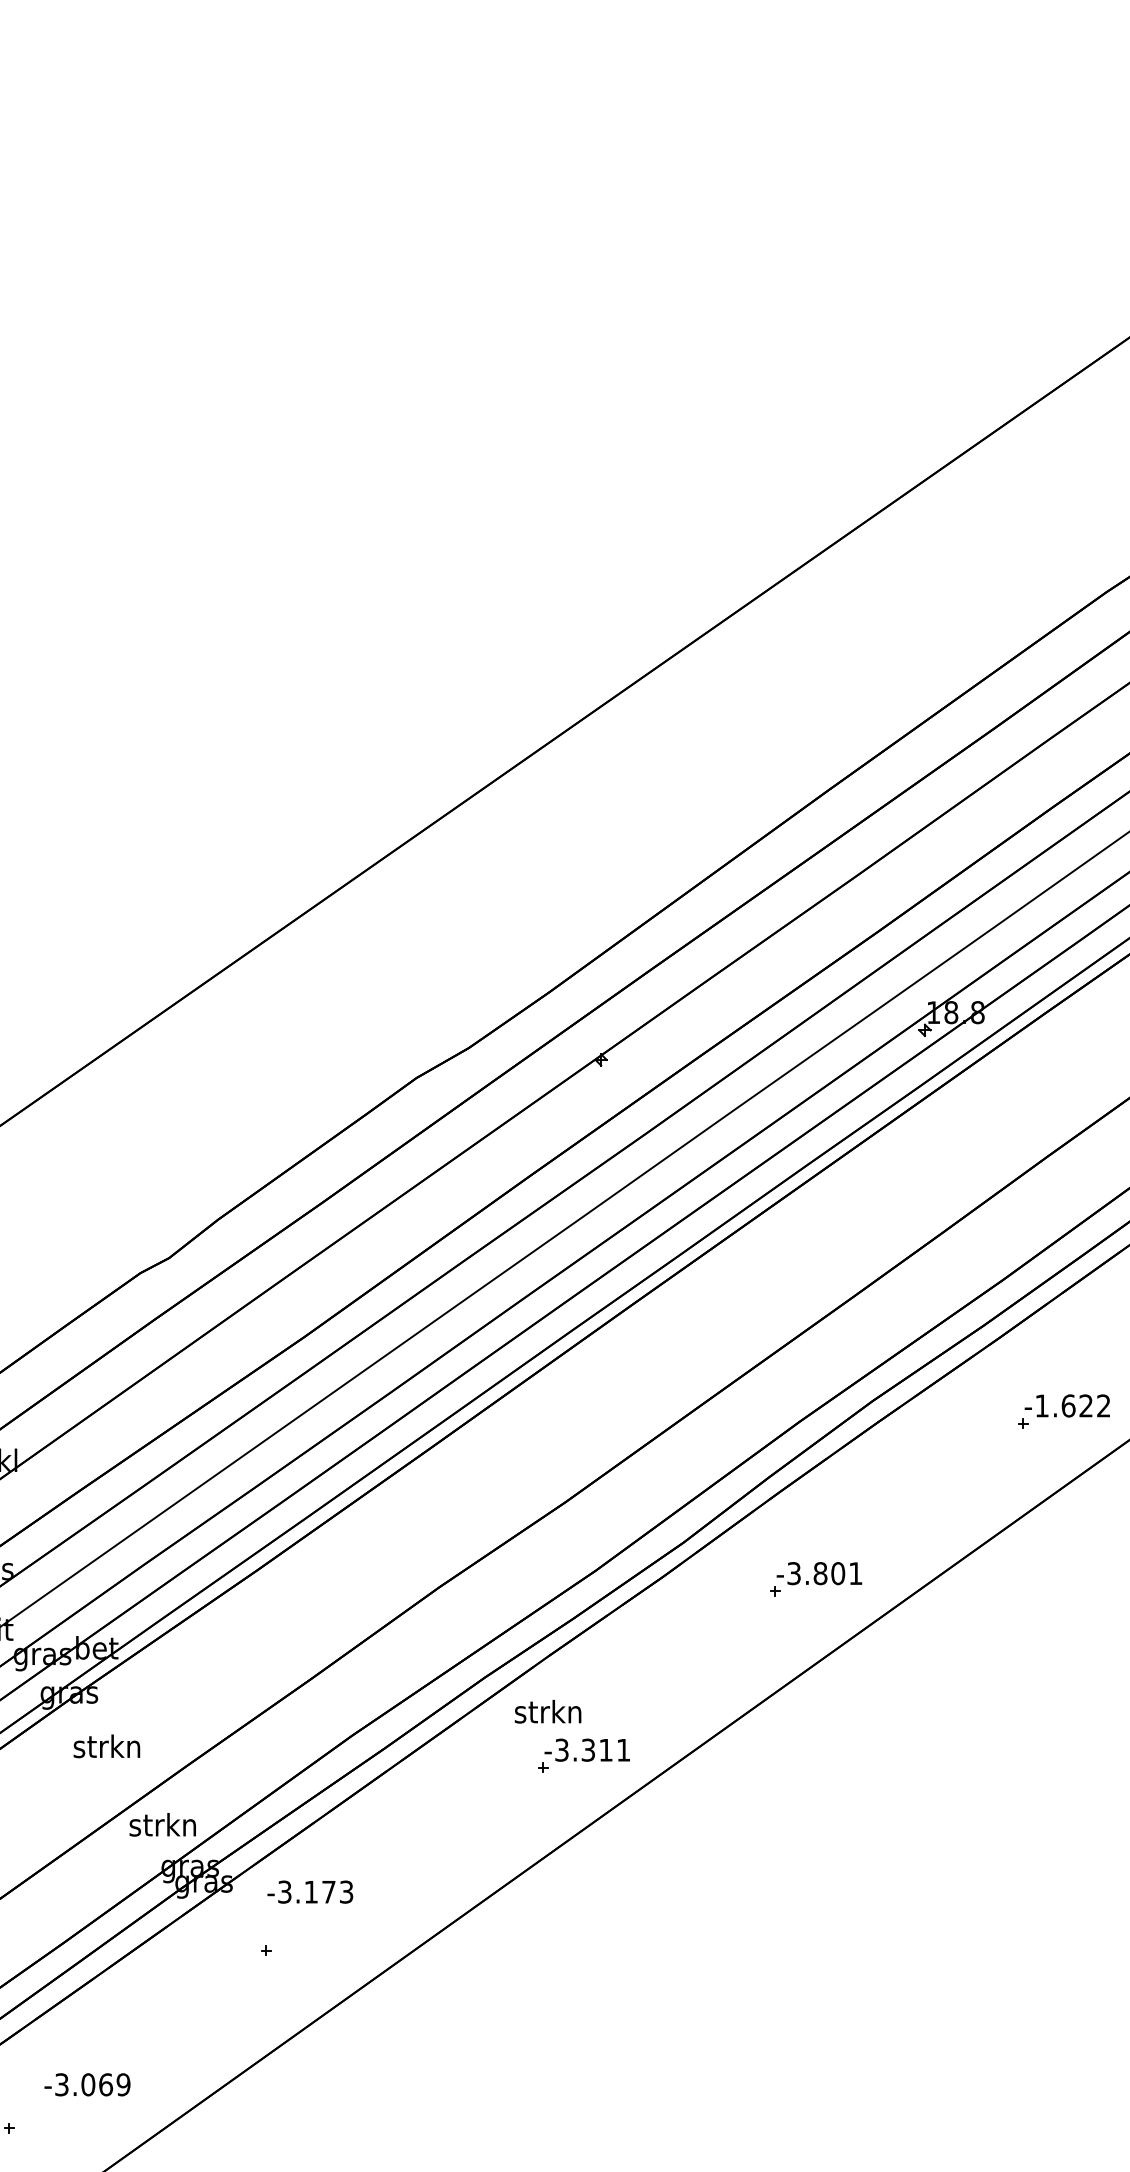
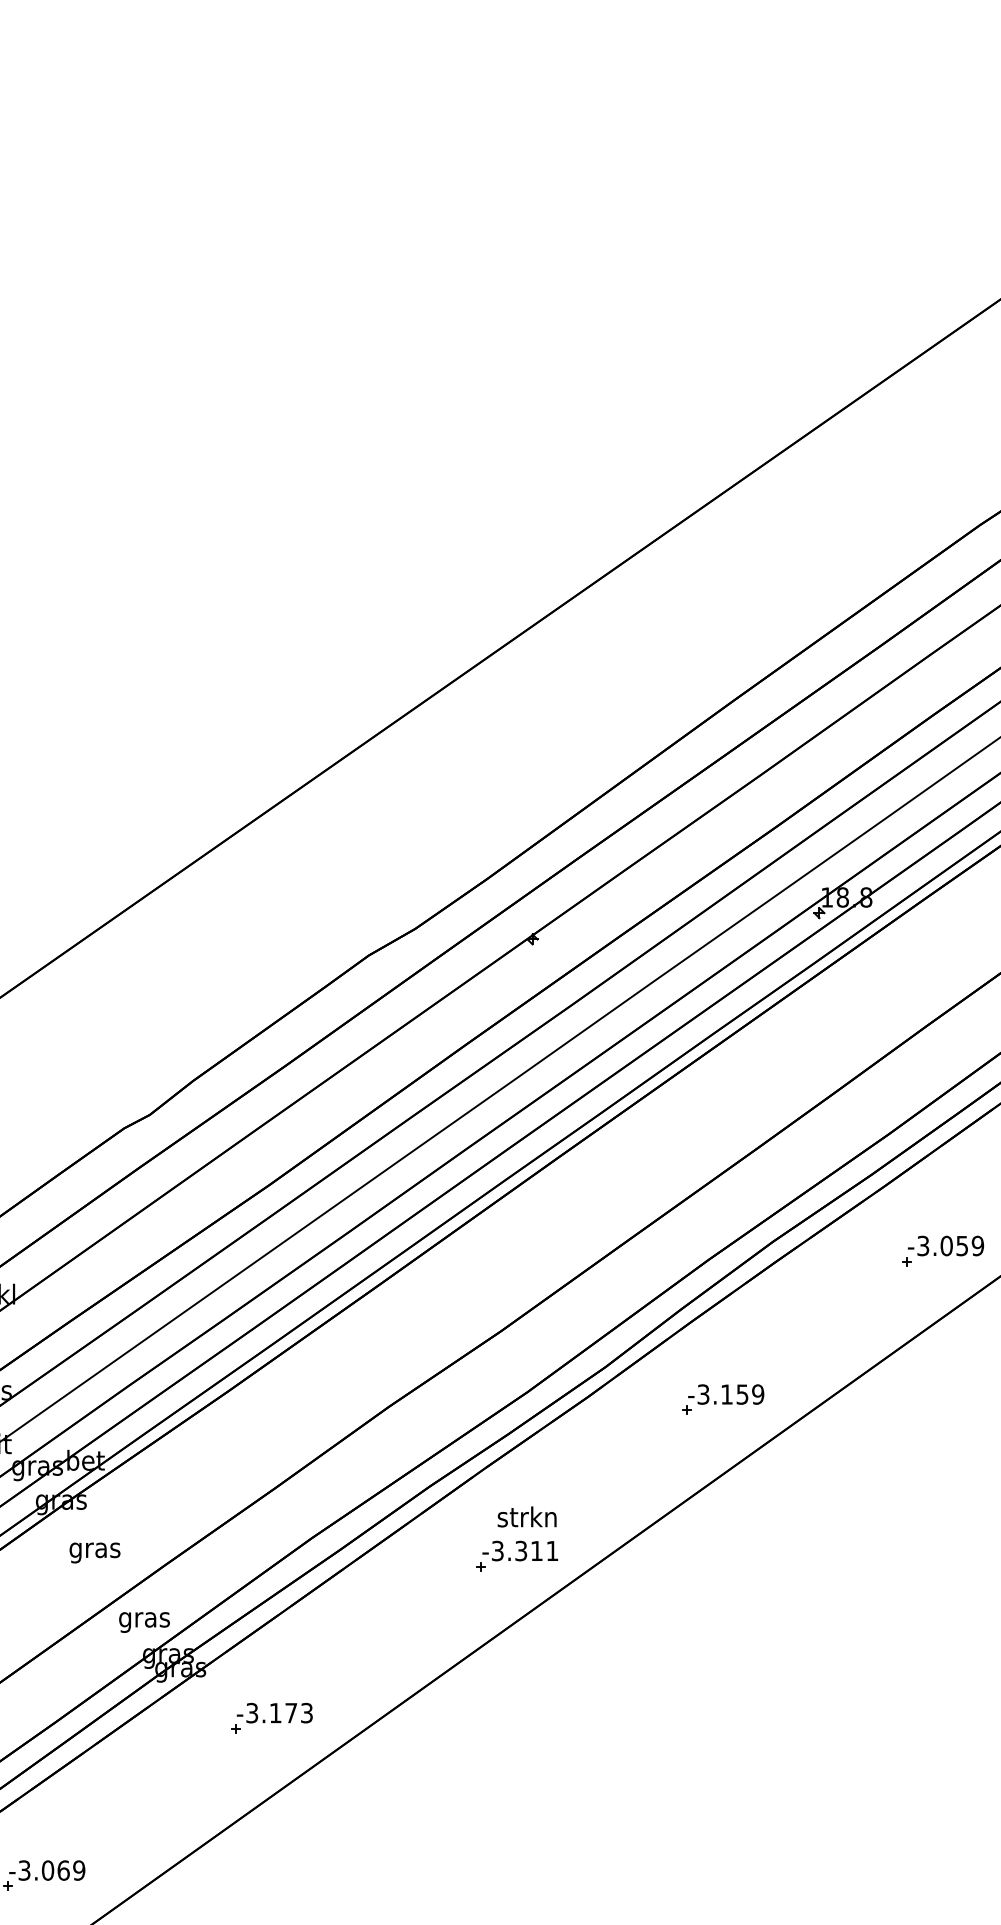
text: (1072, 1405) -> (950, 1245), -1.622 -> -3.059
text: (837, 1573) -> (741, 1394), -3.801 -> -3.159
text: (547, 1711) -> (526, 1516), moved
text: (106, 1749) -> (94, 1550), strkn -> gras
text: (162, 1827) -> (143, 1619), strkn -> gras
text: (310, 1891) -> (274, 1712), moved
text: (87, 2084) -> (47, 1870), moved

